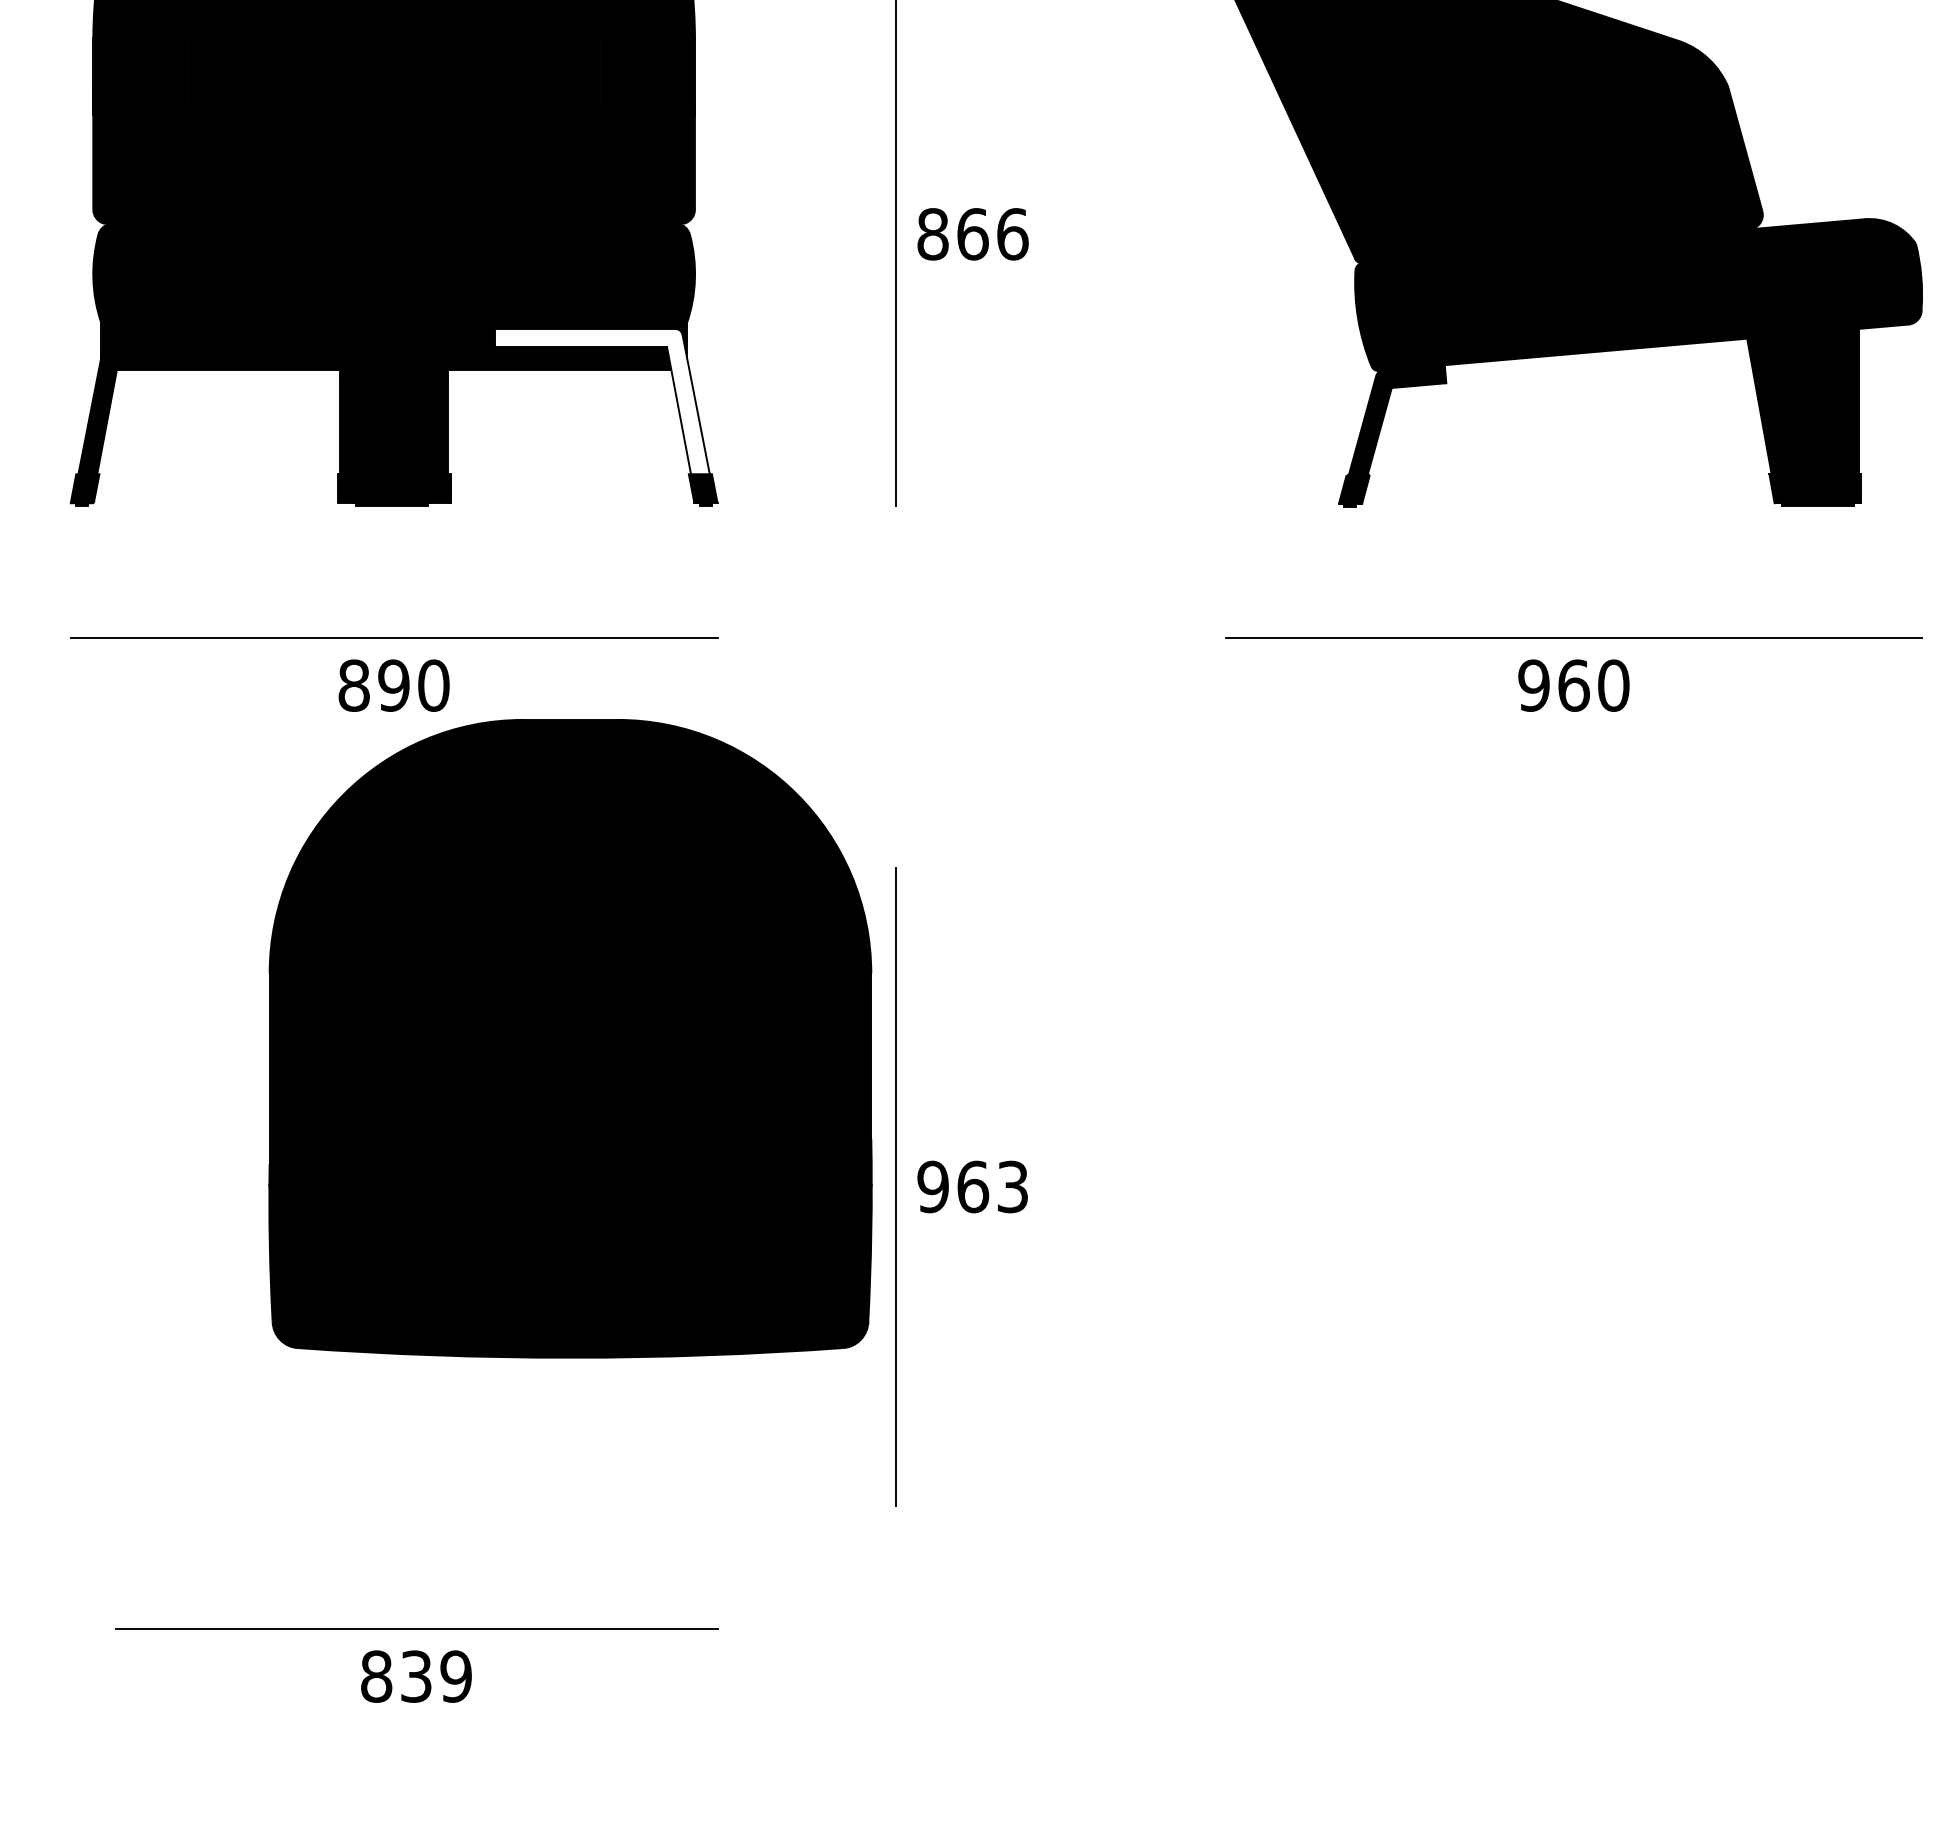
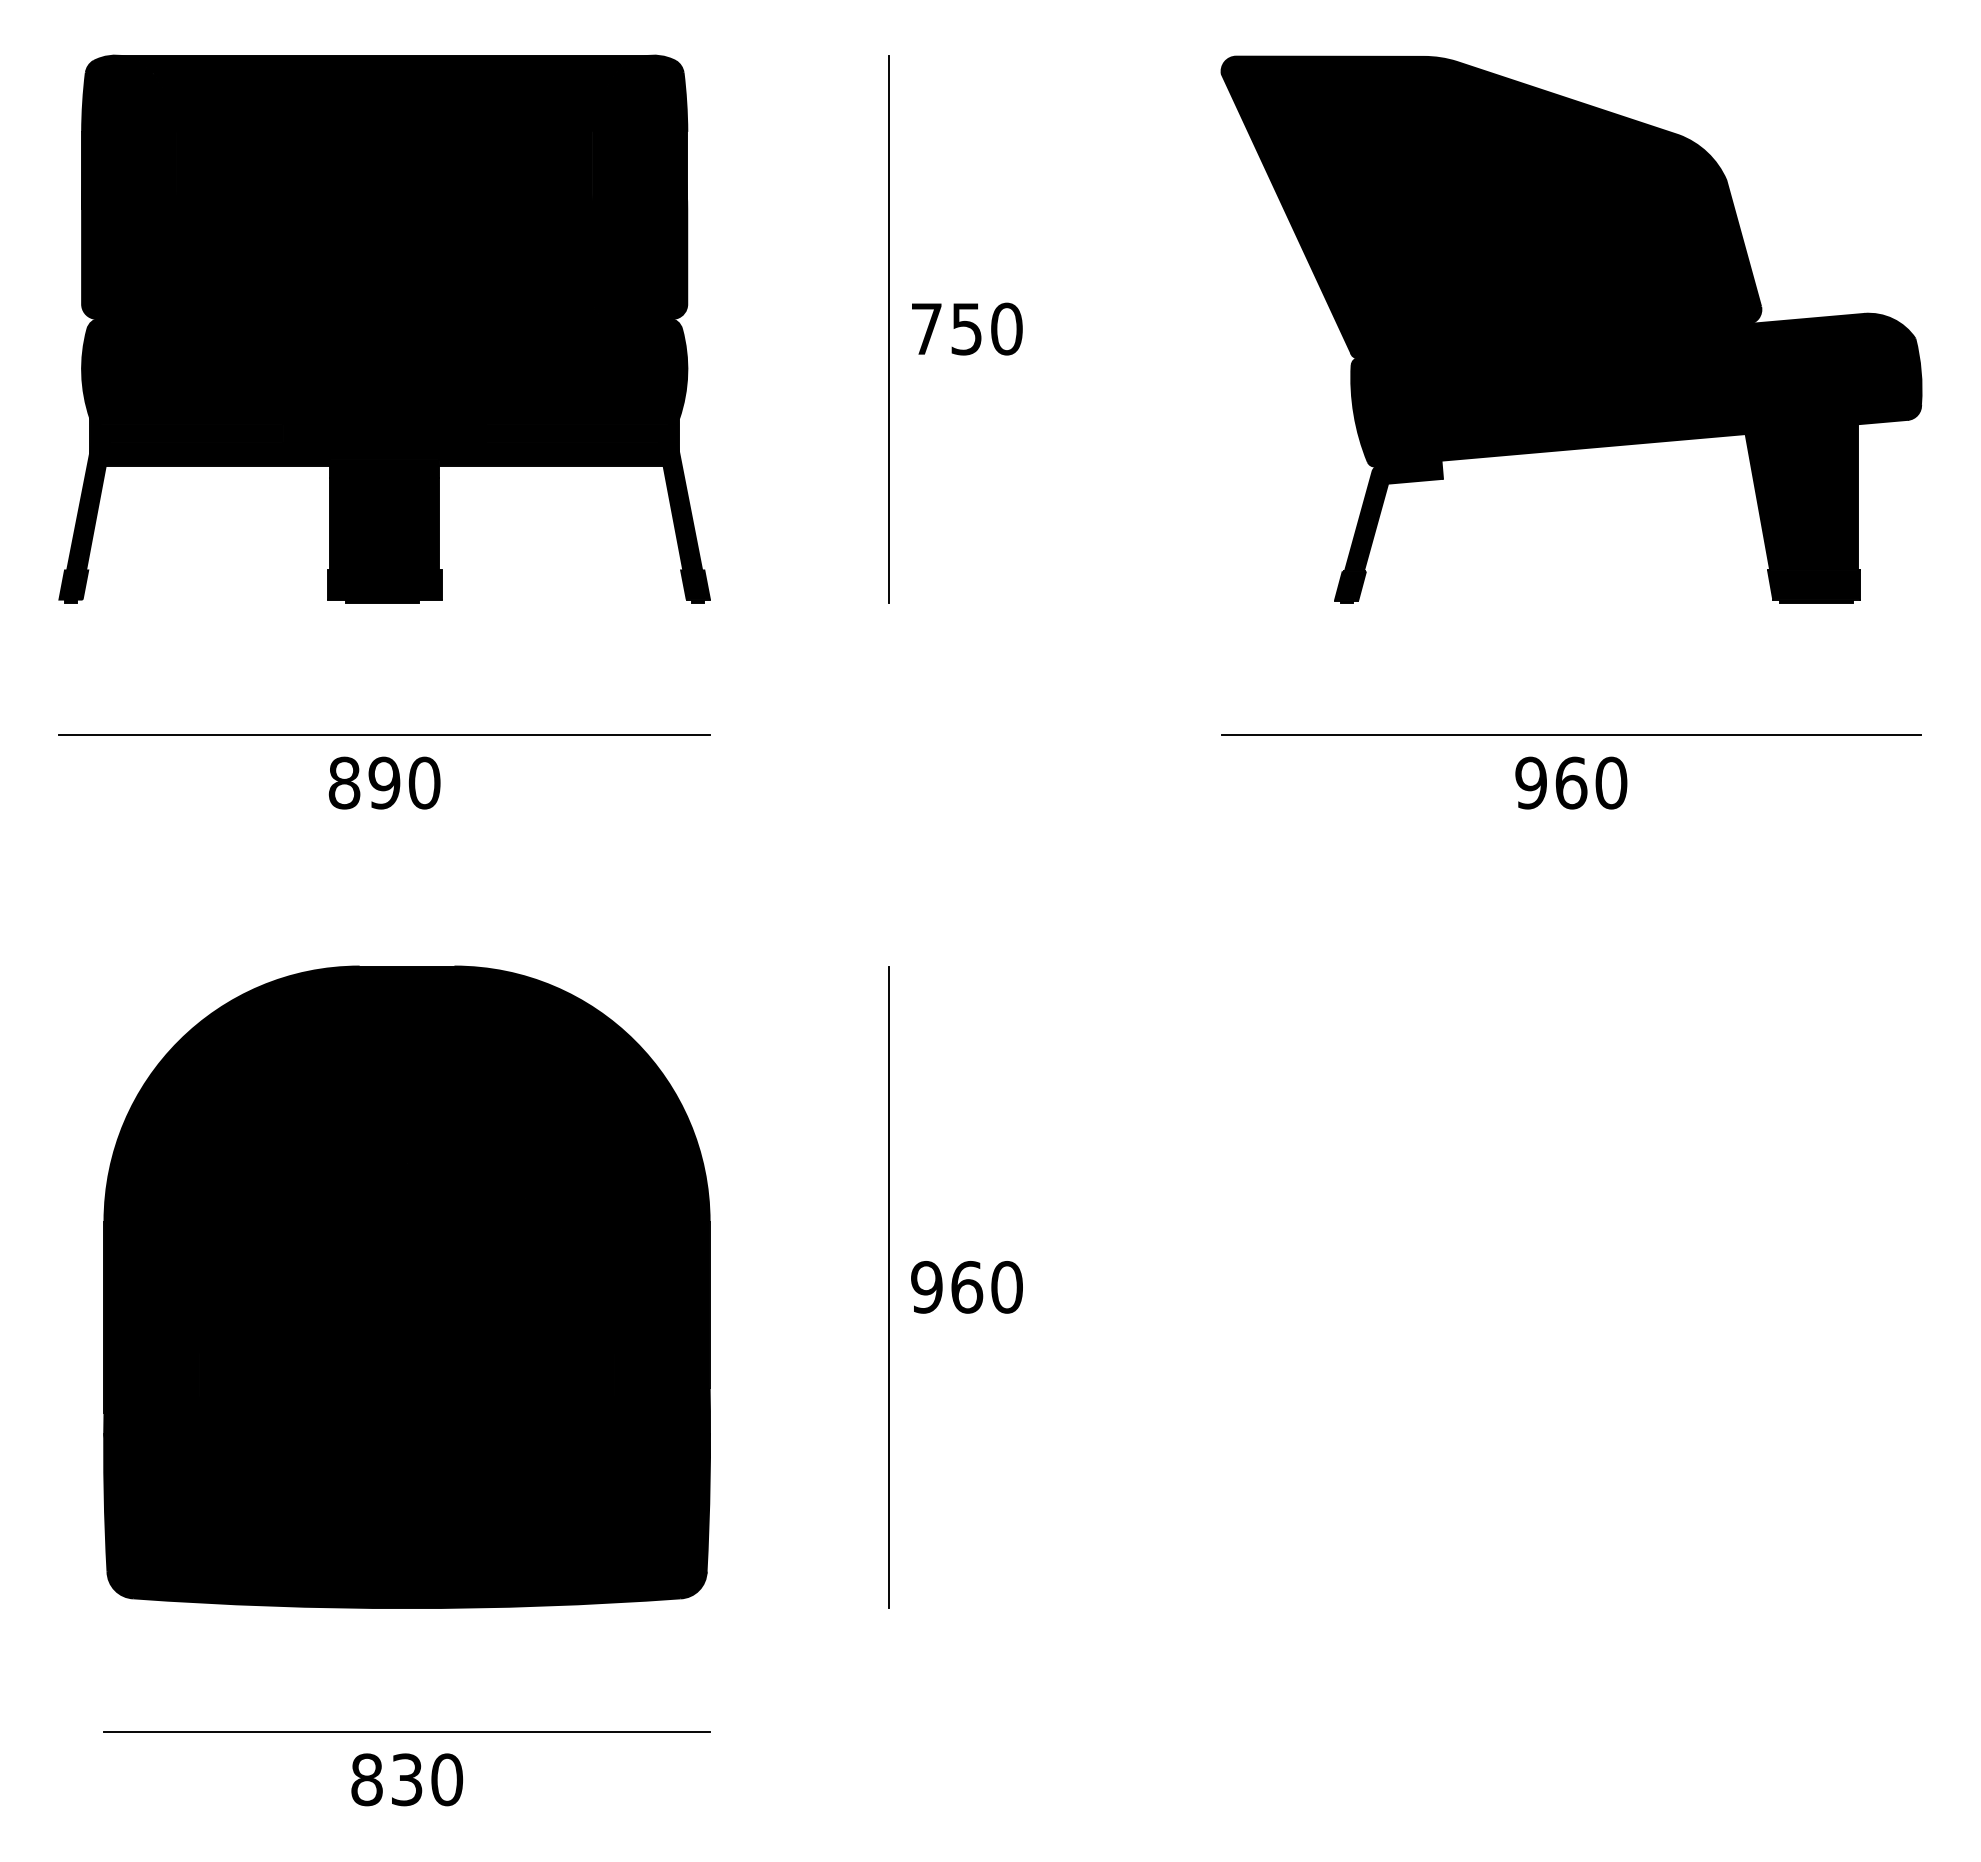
text: (972, 233) -> (966, 328), 866 -> 750
fill: (602, 401) -> (594, 497), added
part: (569, 1038) -> (406, 1286), moved
text: (1012, 1187) -> (1006, 1287), 963 -> 960
text: (456, 1676) -> (447, 1779), 839 -> 830

